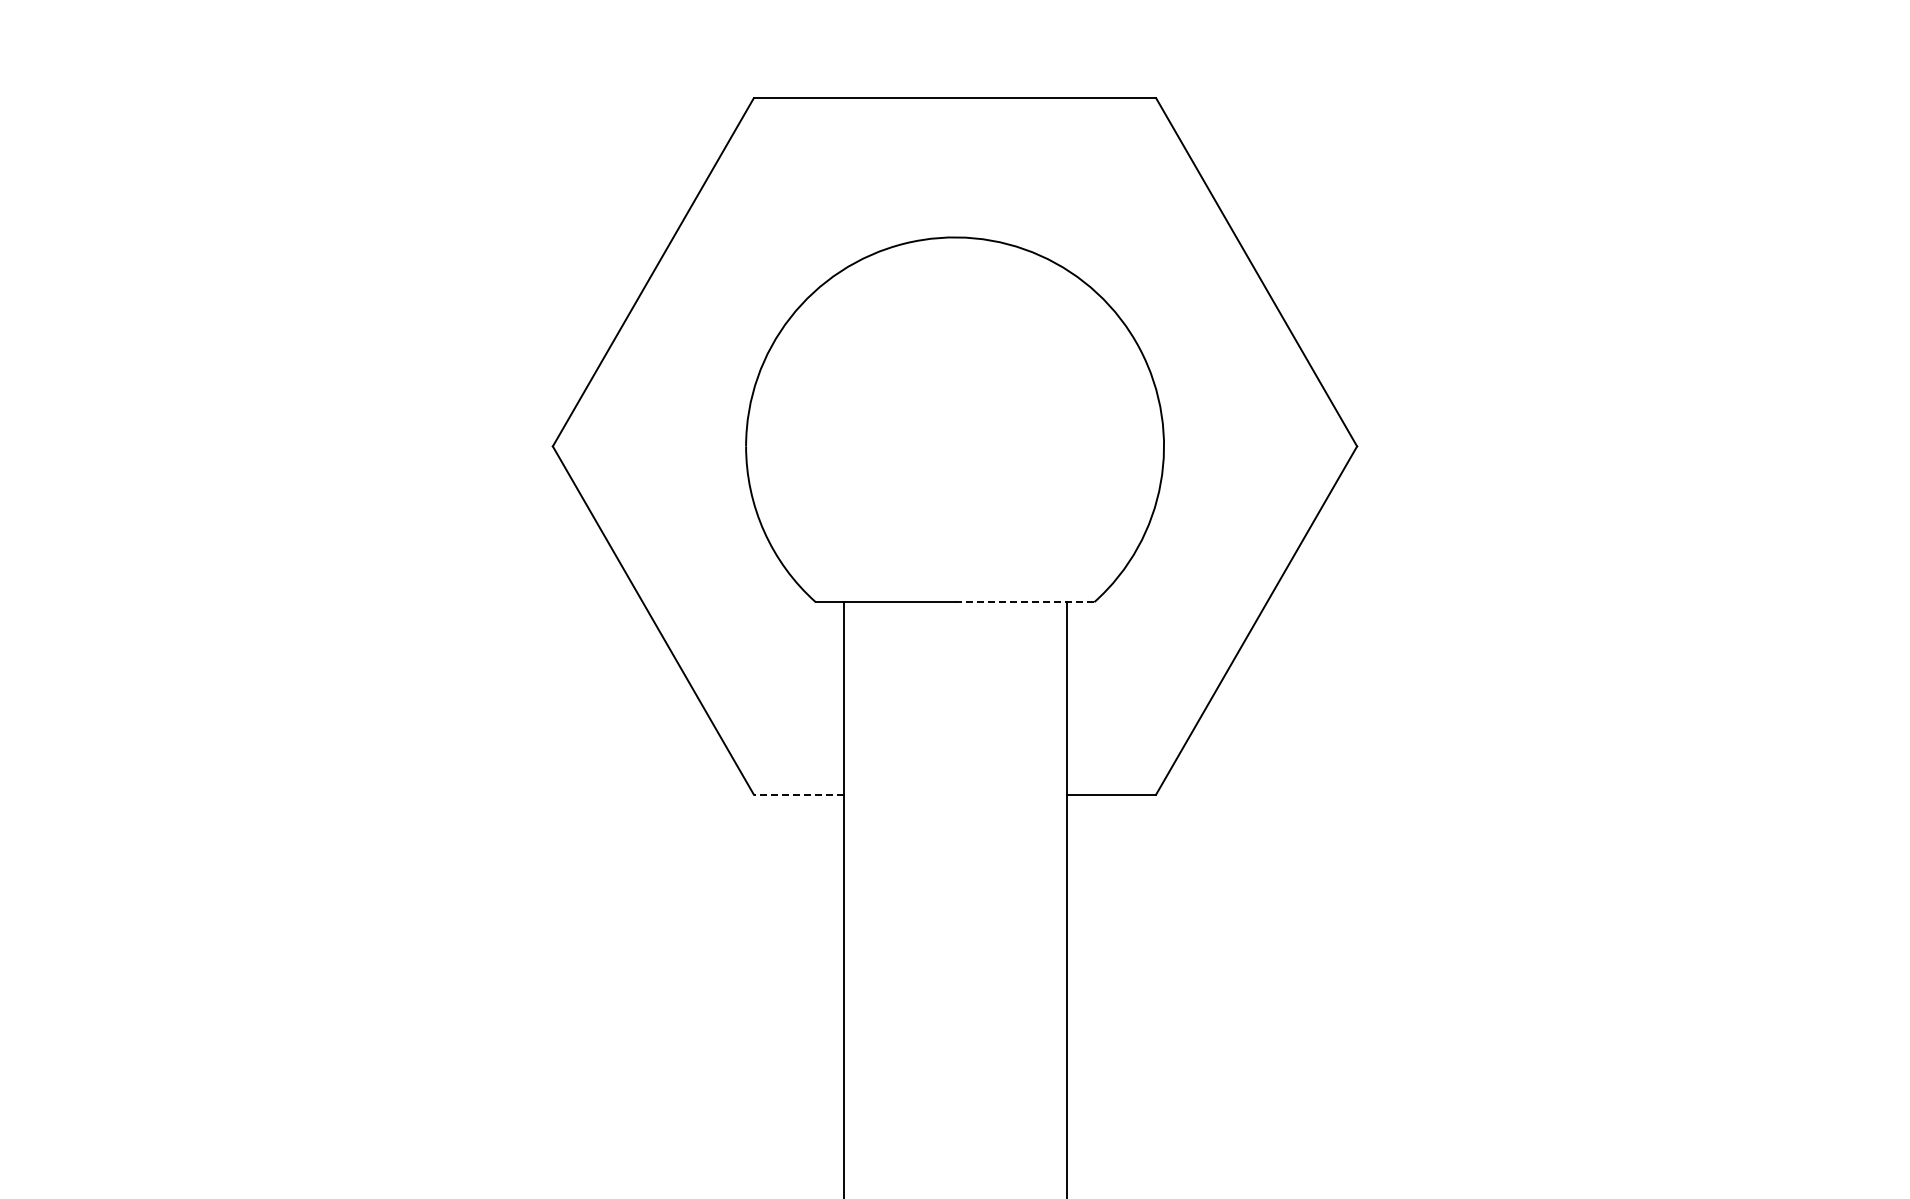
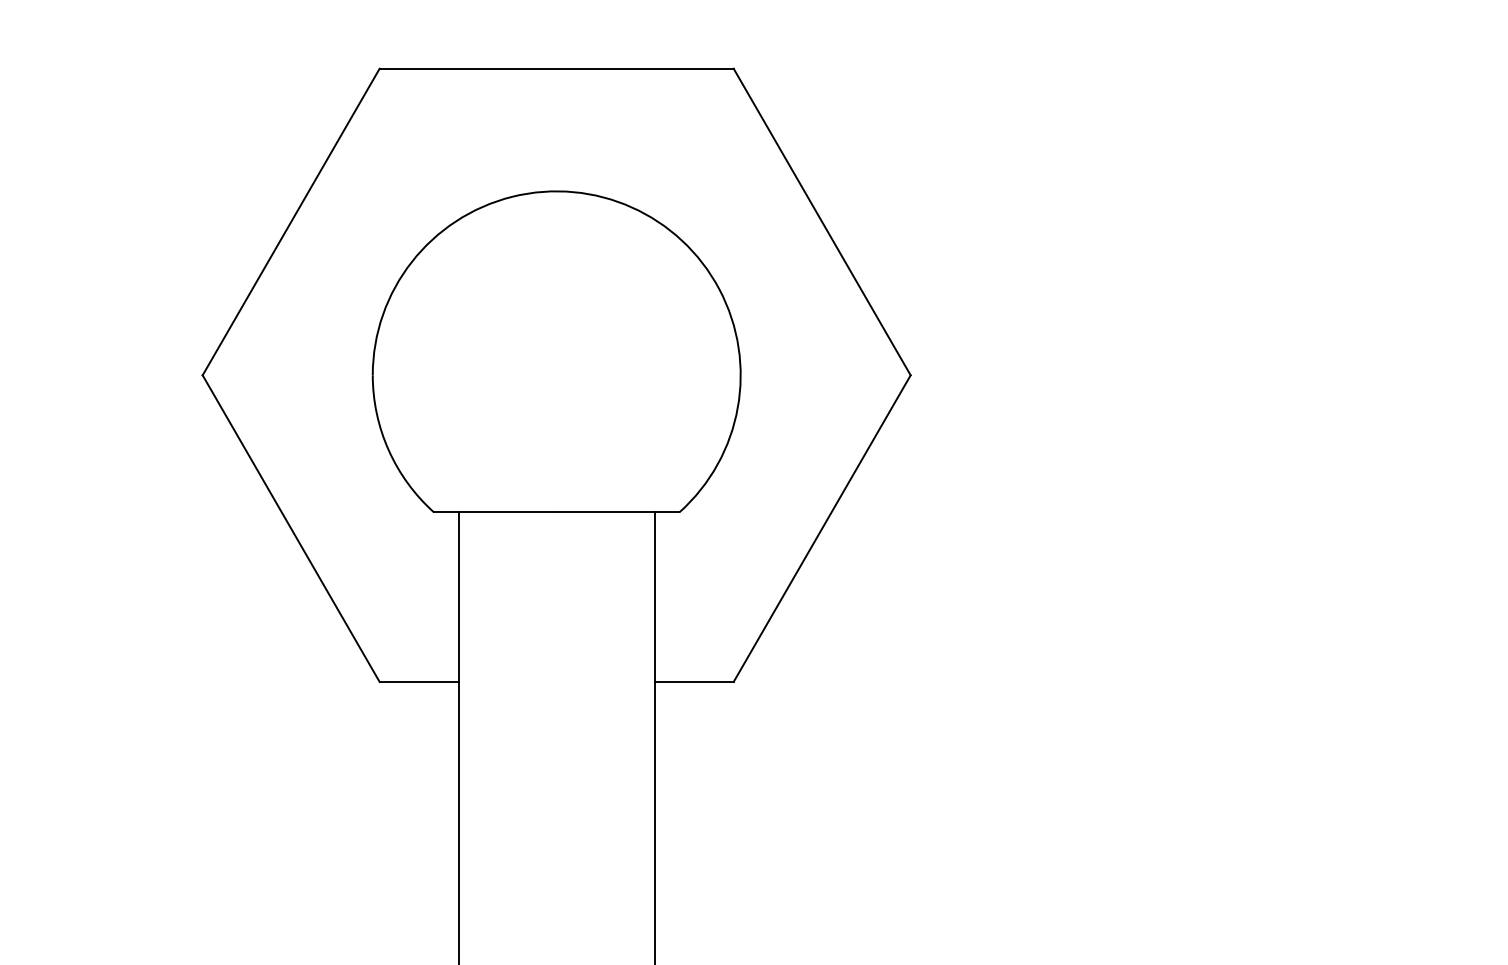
line: (1024, 602) -> (617, 512), dashed -> solid
line: (798, 794) -> (418, 681), dashed -> solid

